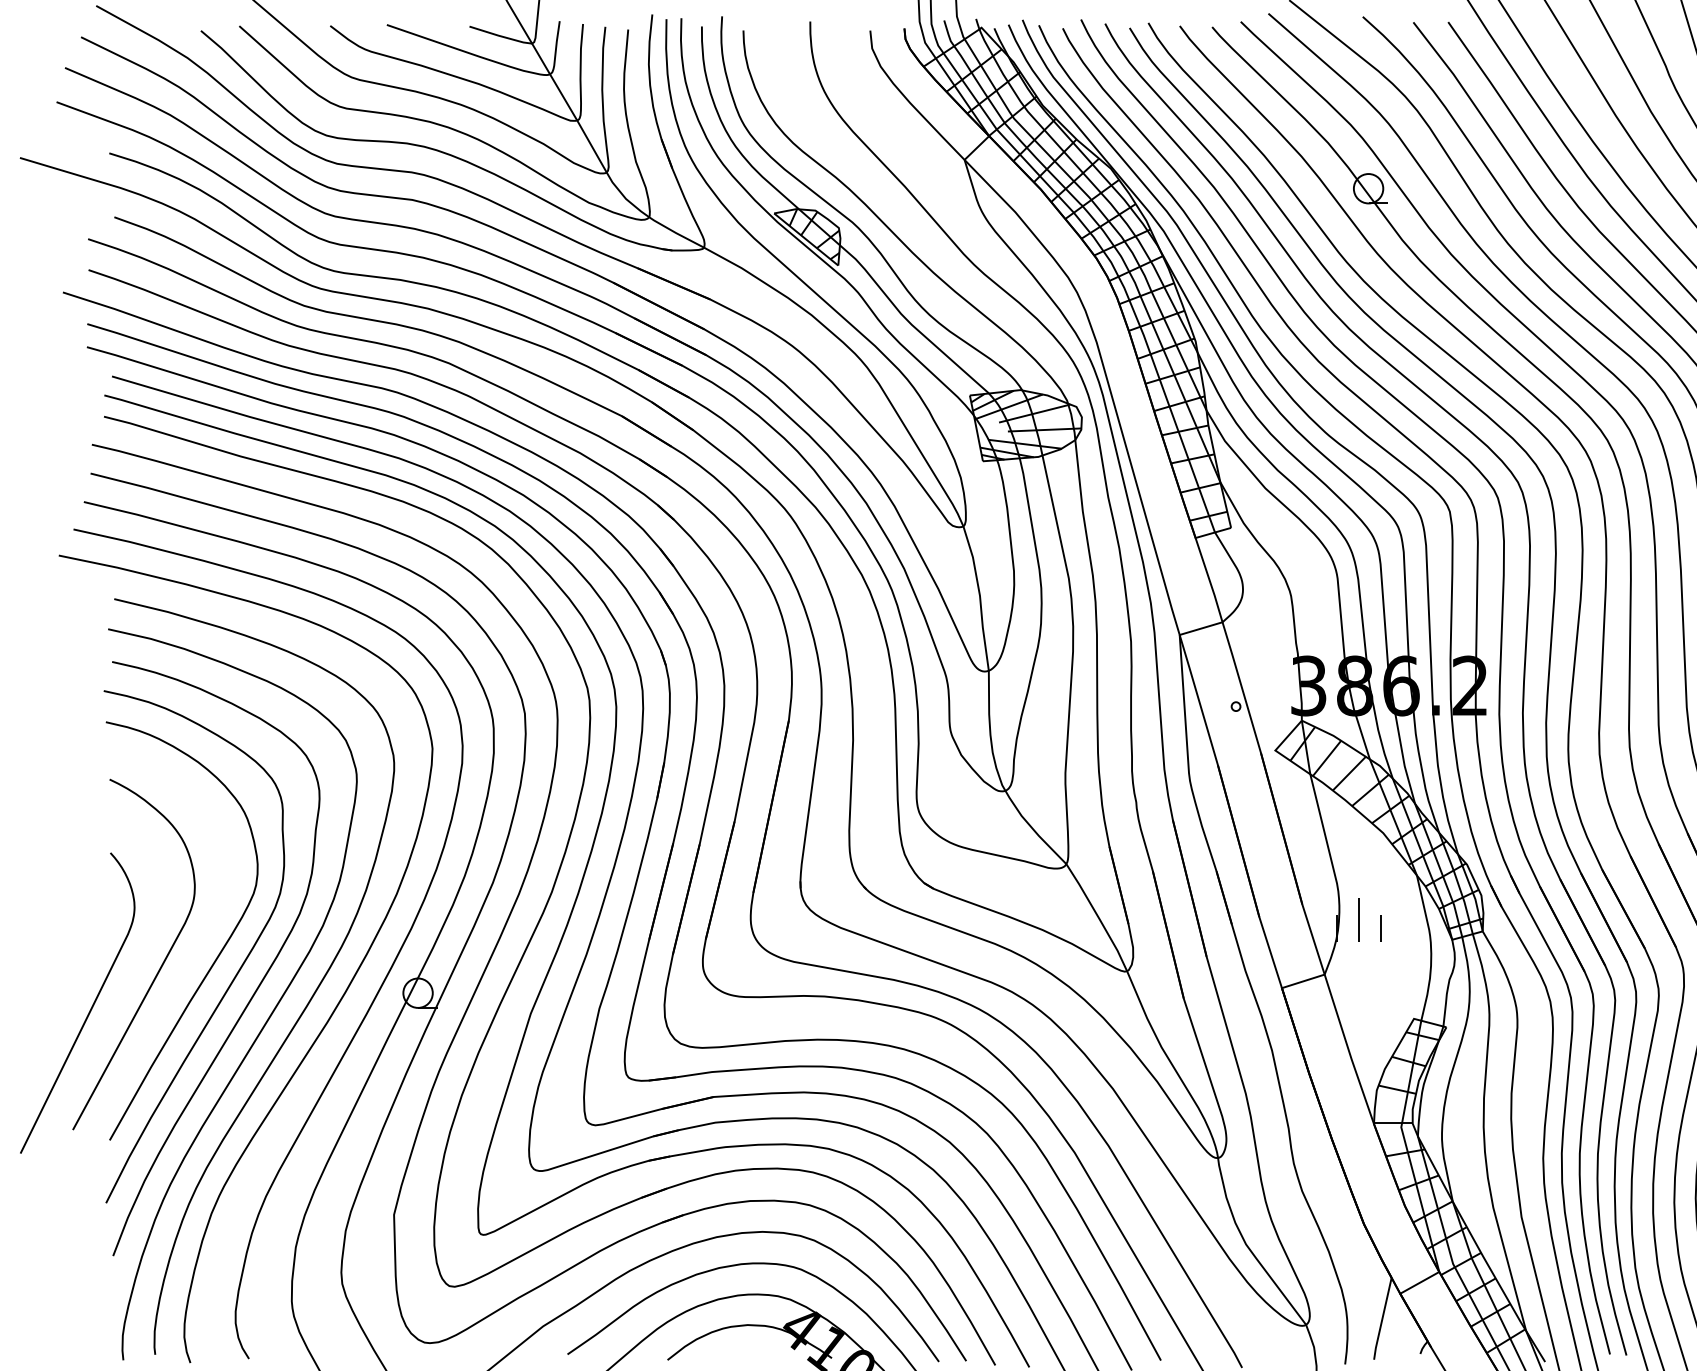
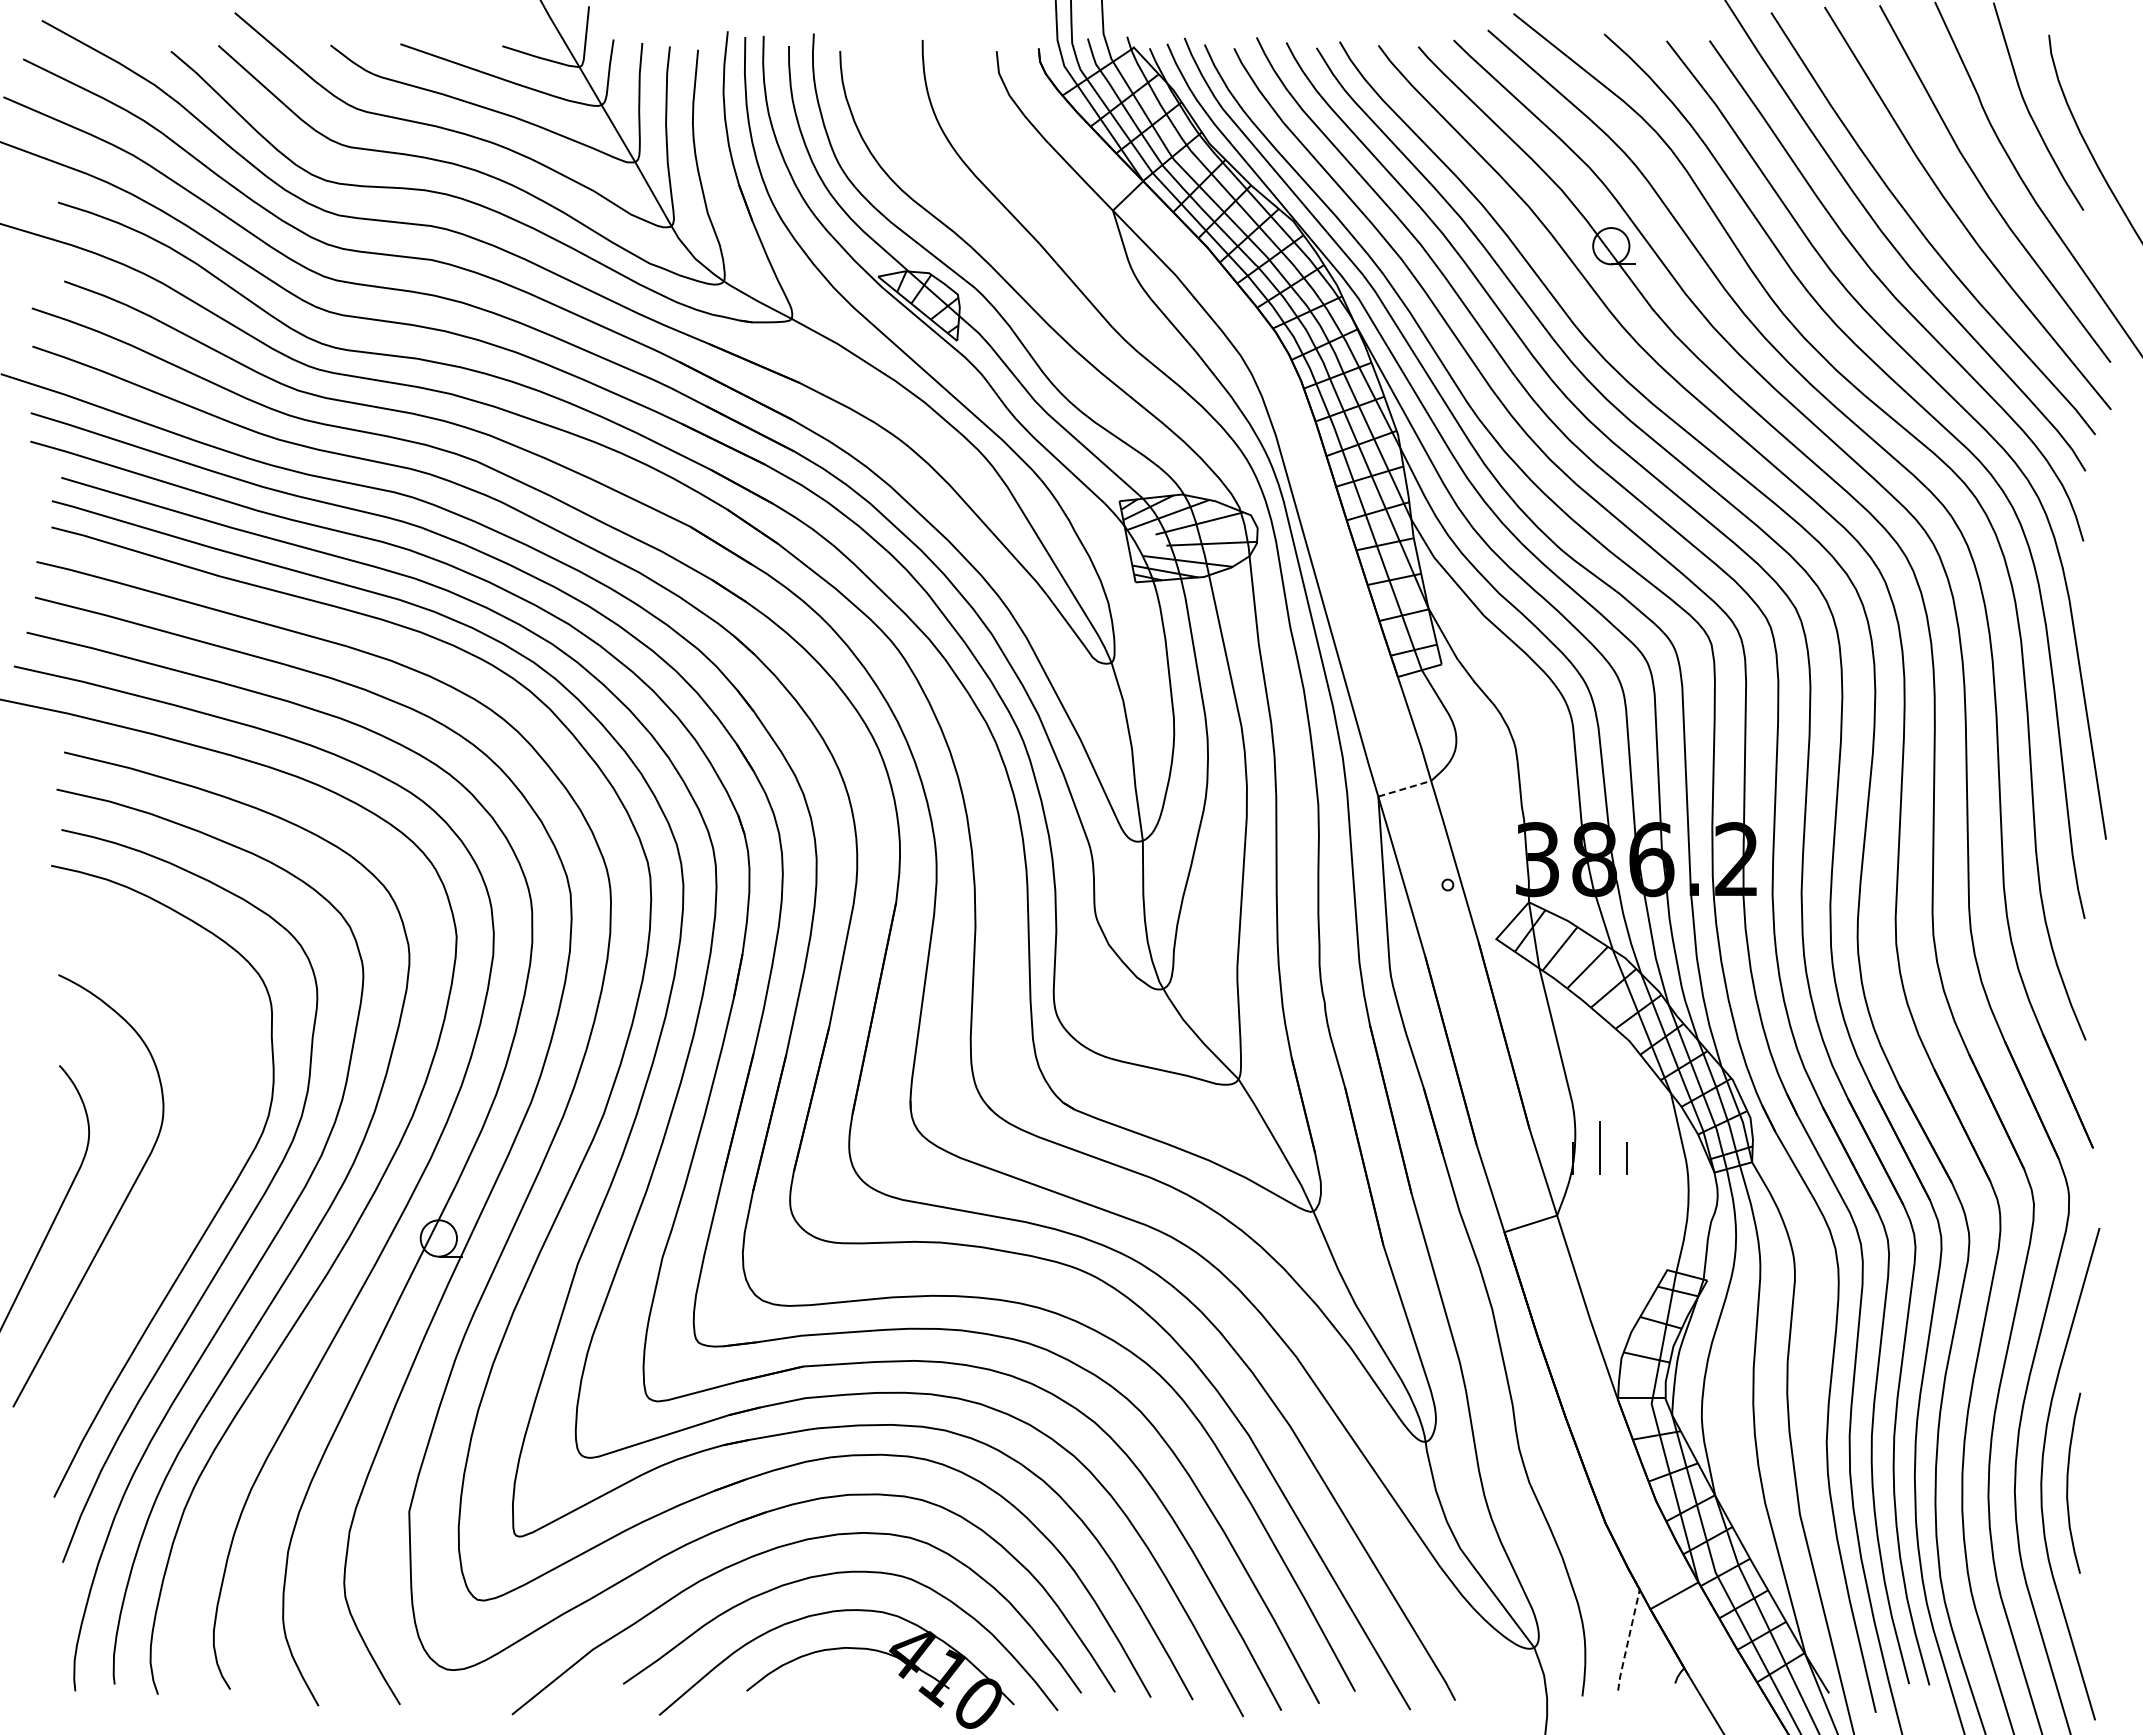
line: (1200, 628) -> (1404, 788), solid -> dashed
curve: (219, 951) -> (194, 1187), removed
line: (1382, 1319) -> (1628, 1640), solid -> dashed

